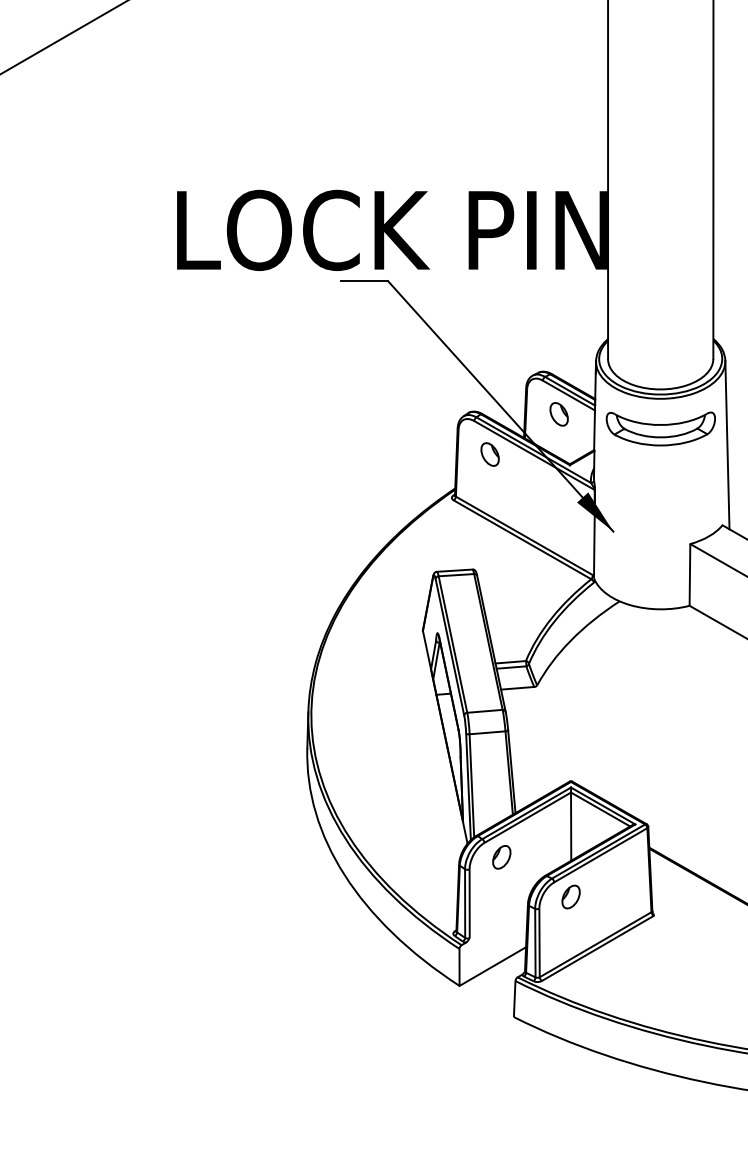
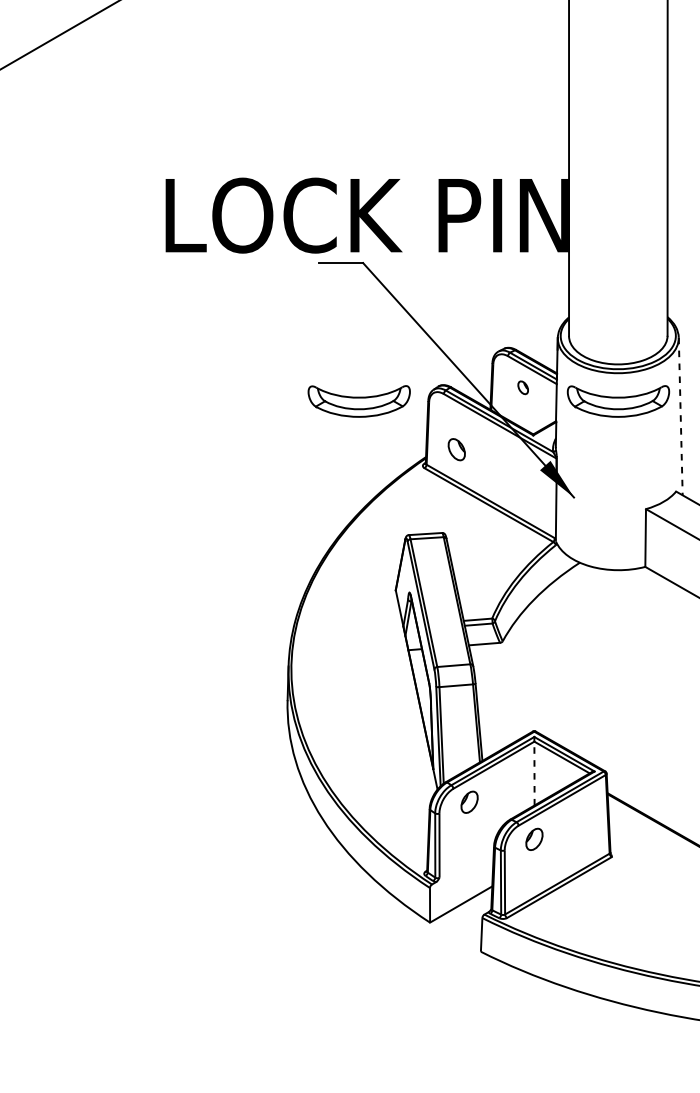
part: (558, 414) -> (522, 387), size x0.6
part: (383, 428) -> (358, 400), added
line: (727, 445) -> (680, 416), solid -> dashed
part: (489, 454) -> (456, 449), moved
line: (571, 826) -> (534, 773), solid -> dashed

